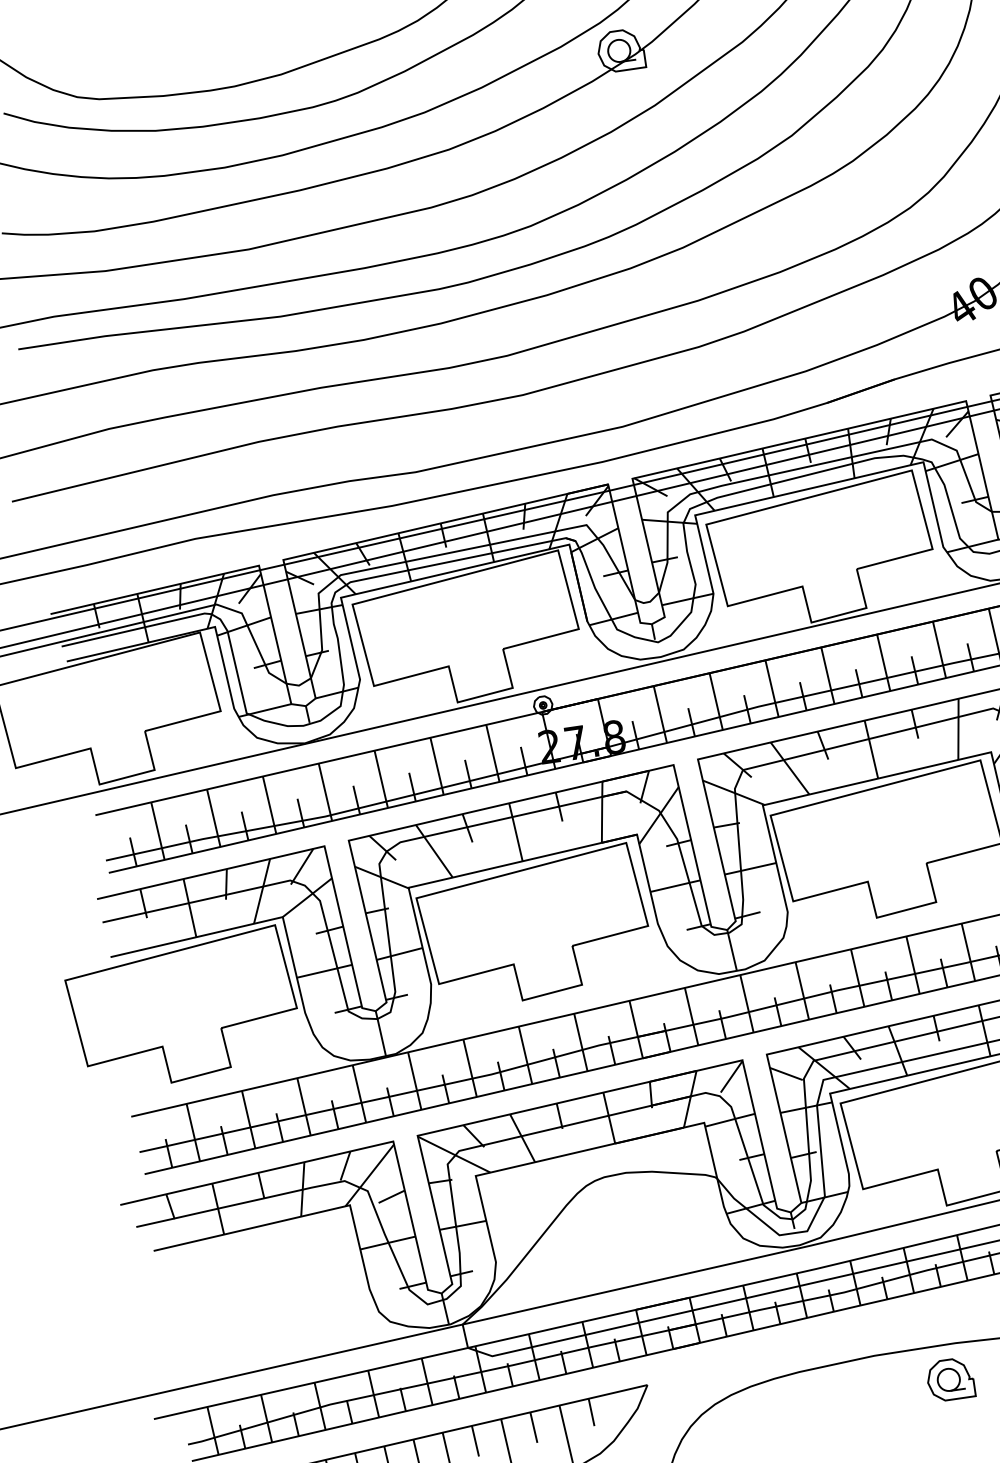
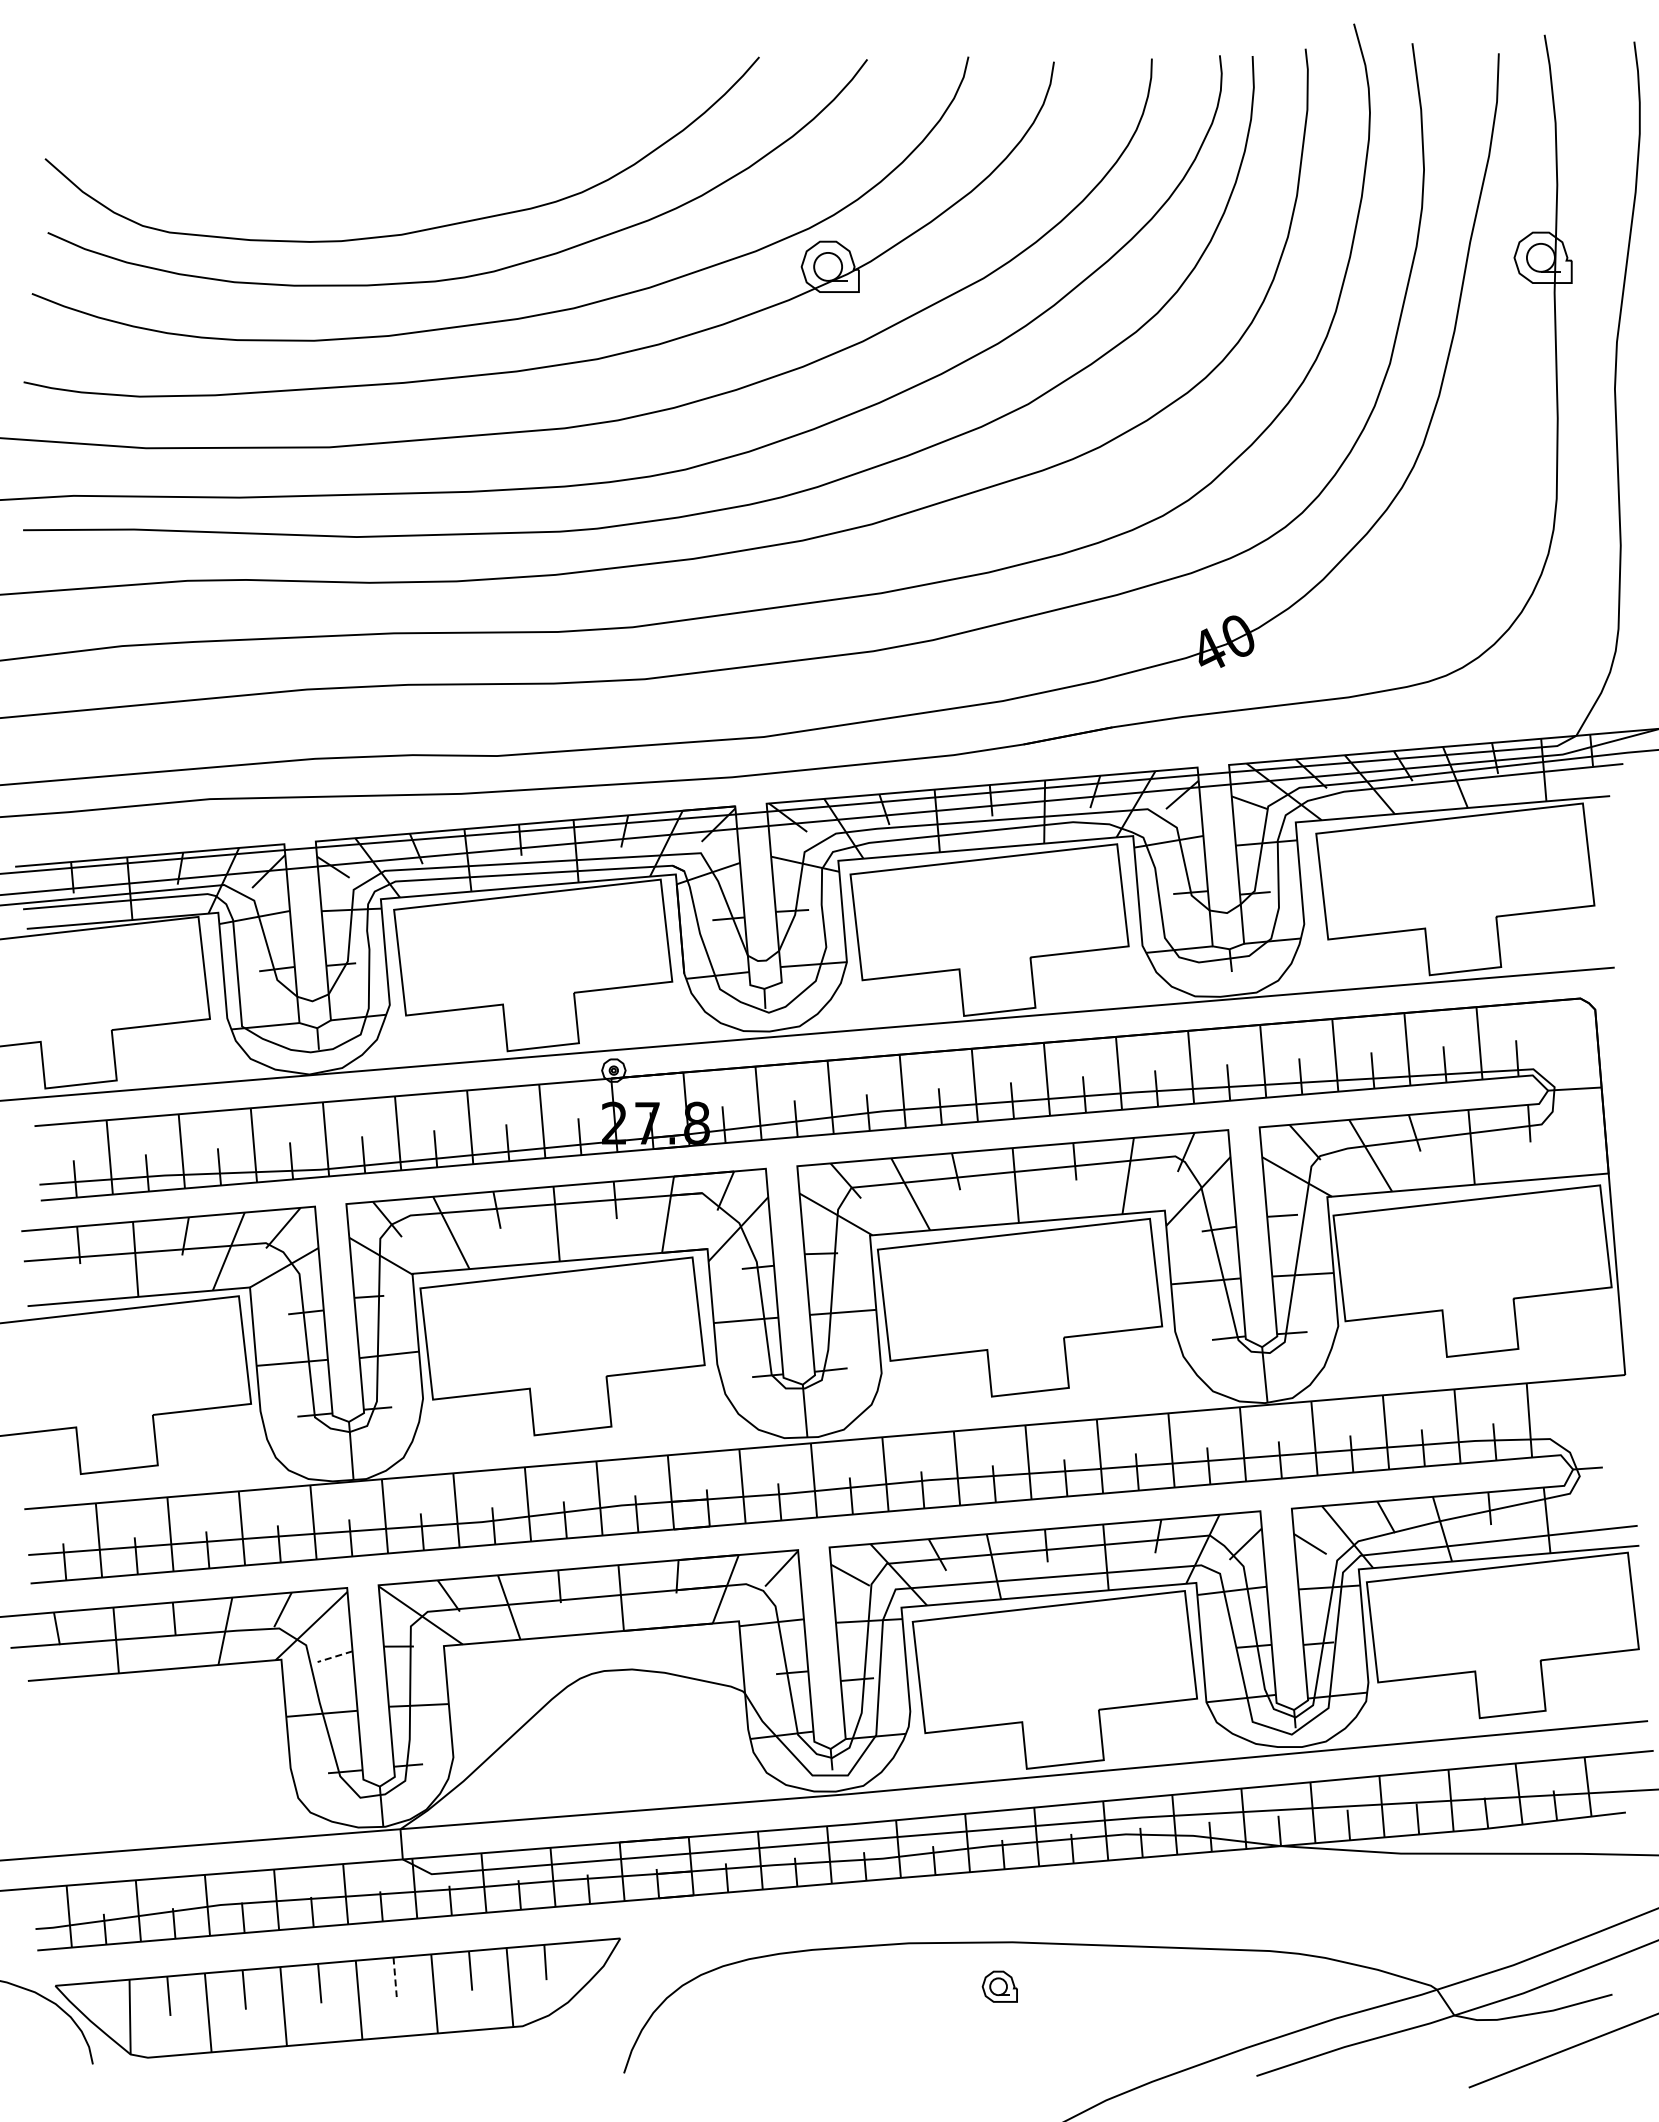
line: (391, 1196) -> (334, 1656), solid -> dashed
part: (950, 1379) -> (999, 1986), size x0.6
line: (475, 1441) -> (395, 1977), solid -> dashed

